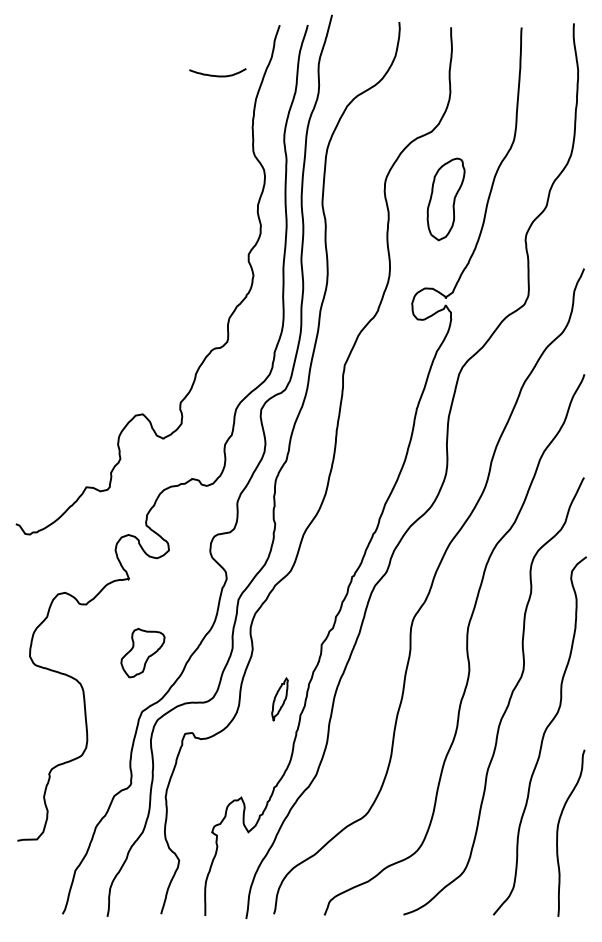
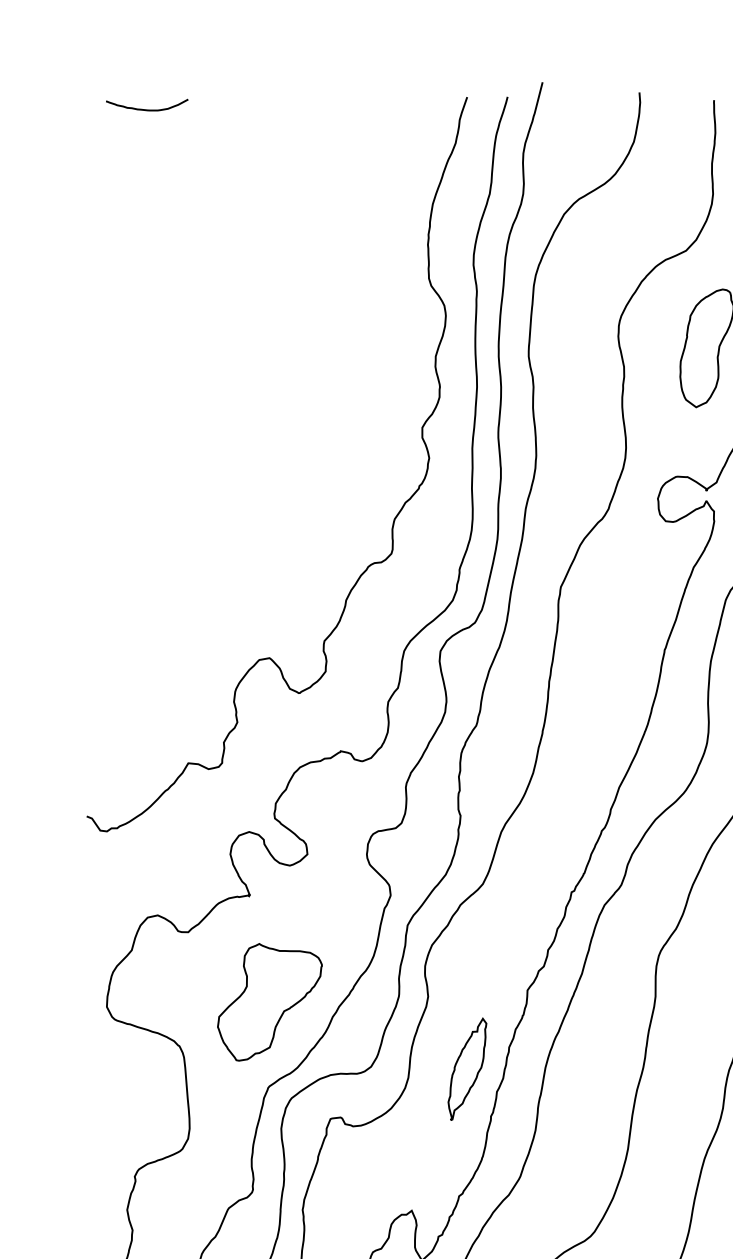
curve: (217, 75) -> (146, 109), moved
part: (142, 652) -> (269, 1001), size x1.67
part: (279, 699) -> (466, 1069), size x1.67

